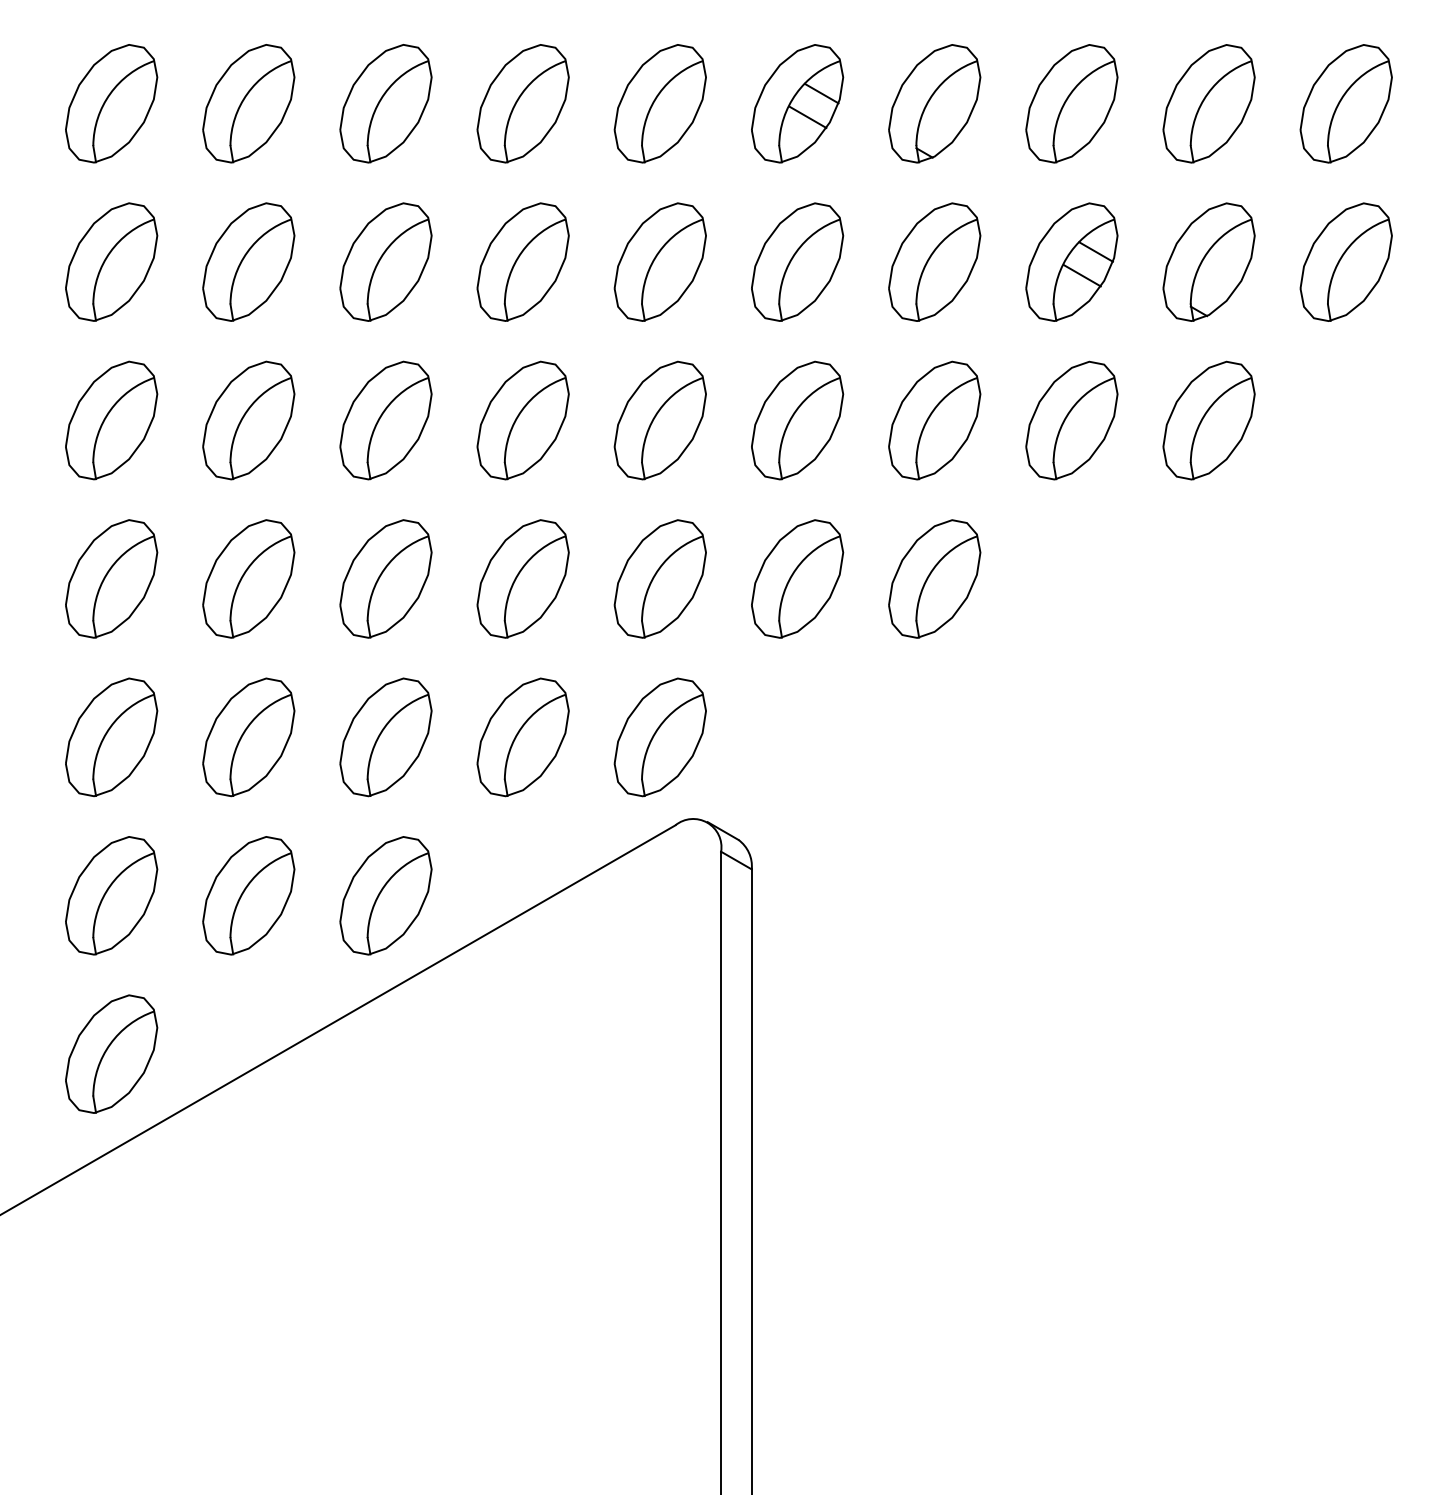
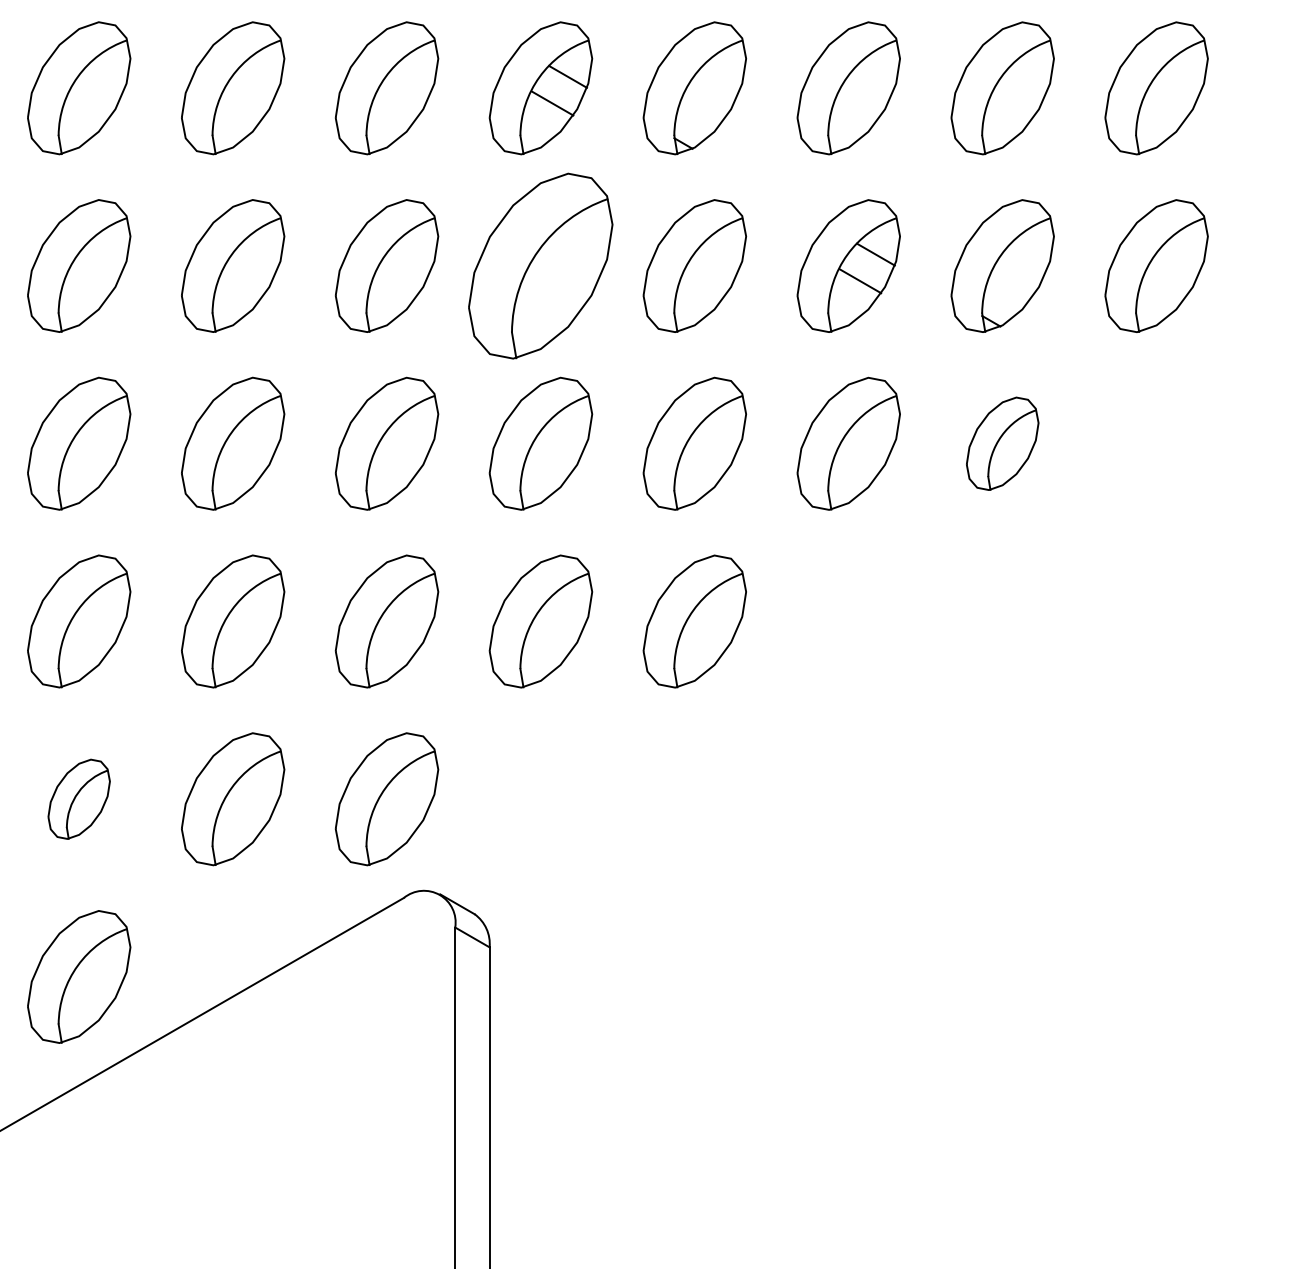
part: (797, 261) -> (540, 265), size x1.4
part: (1208, 420) -> (1002, 443), size x0.7
part: (385, 737) -> (78, 799), size x0.6

